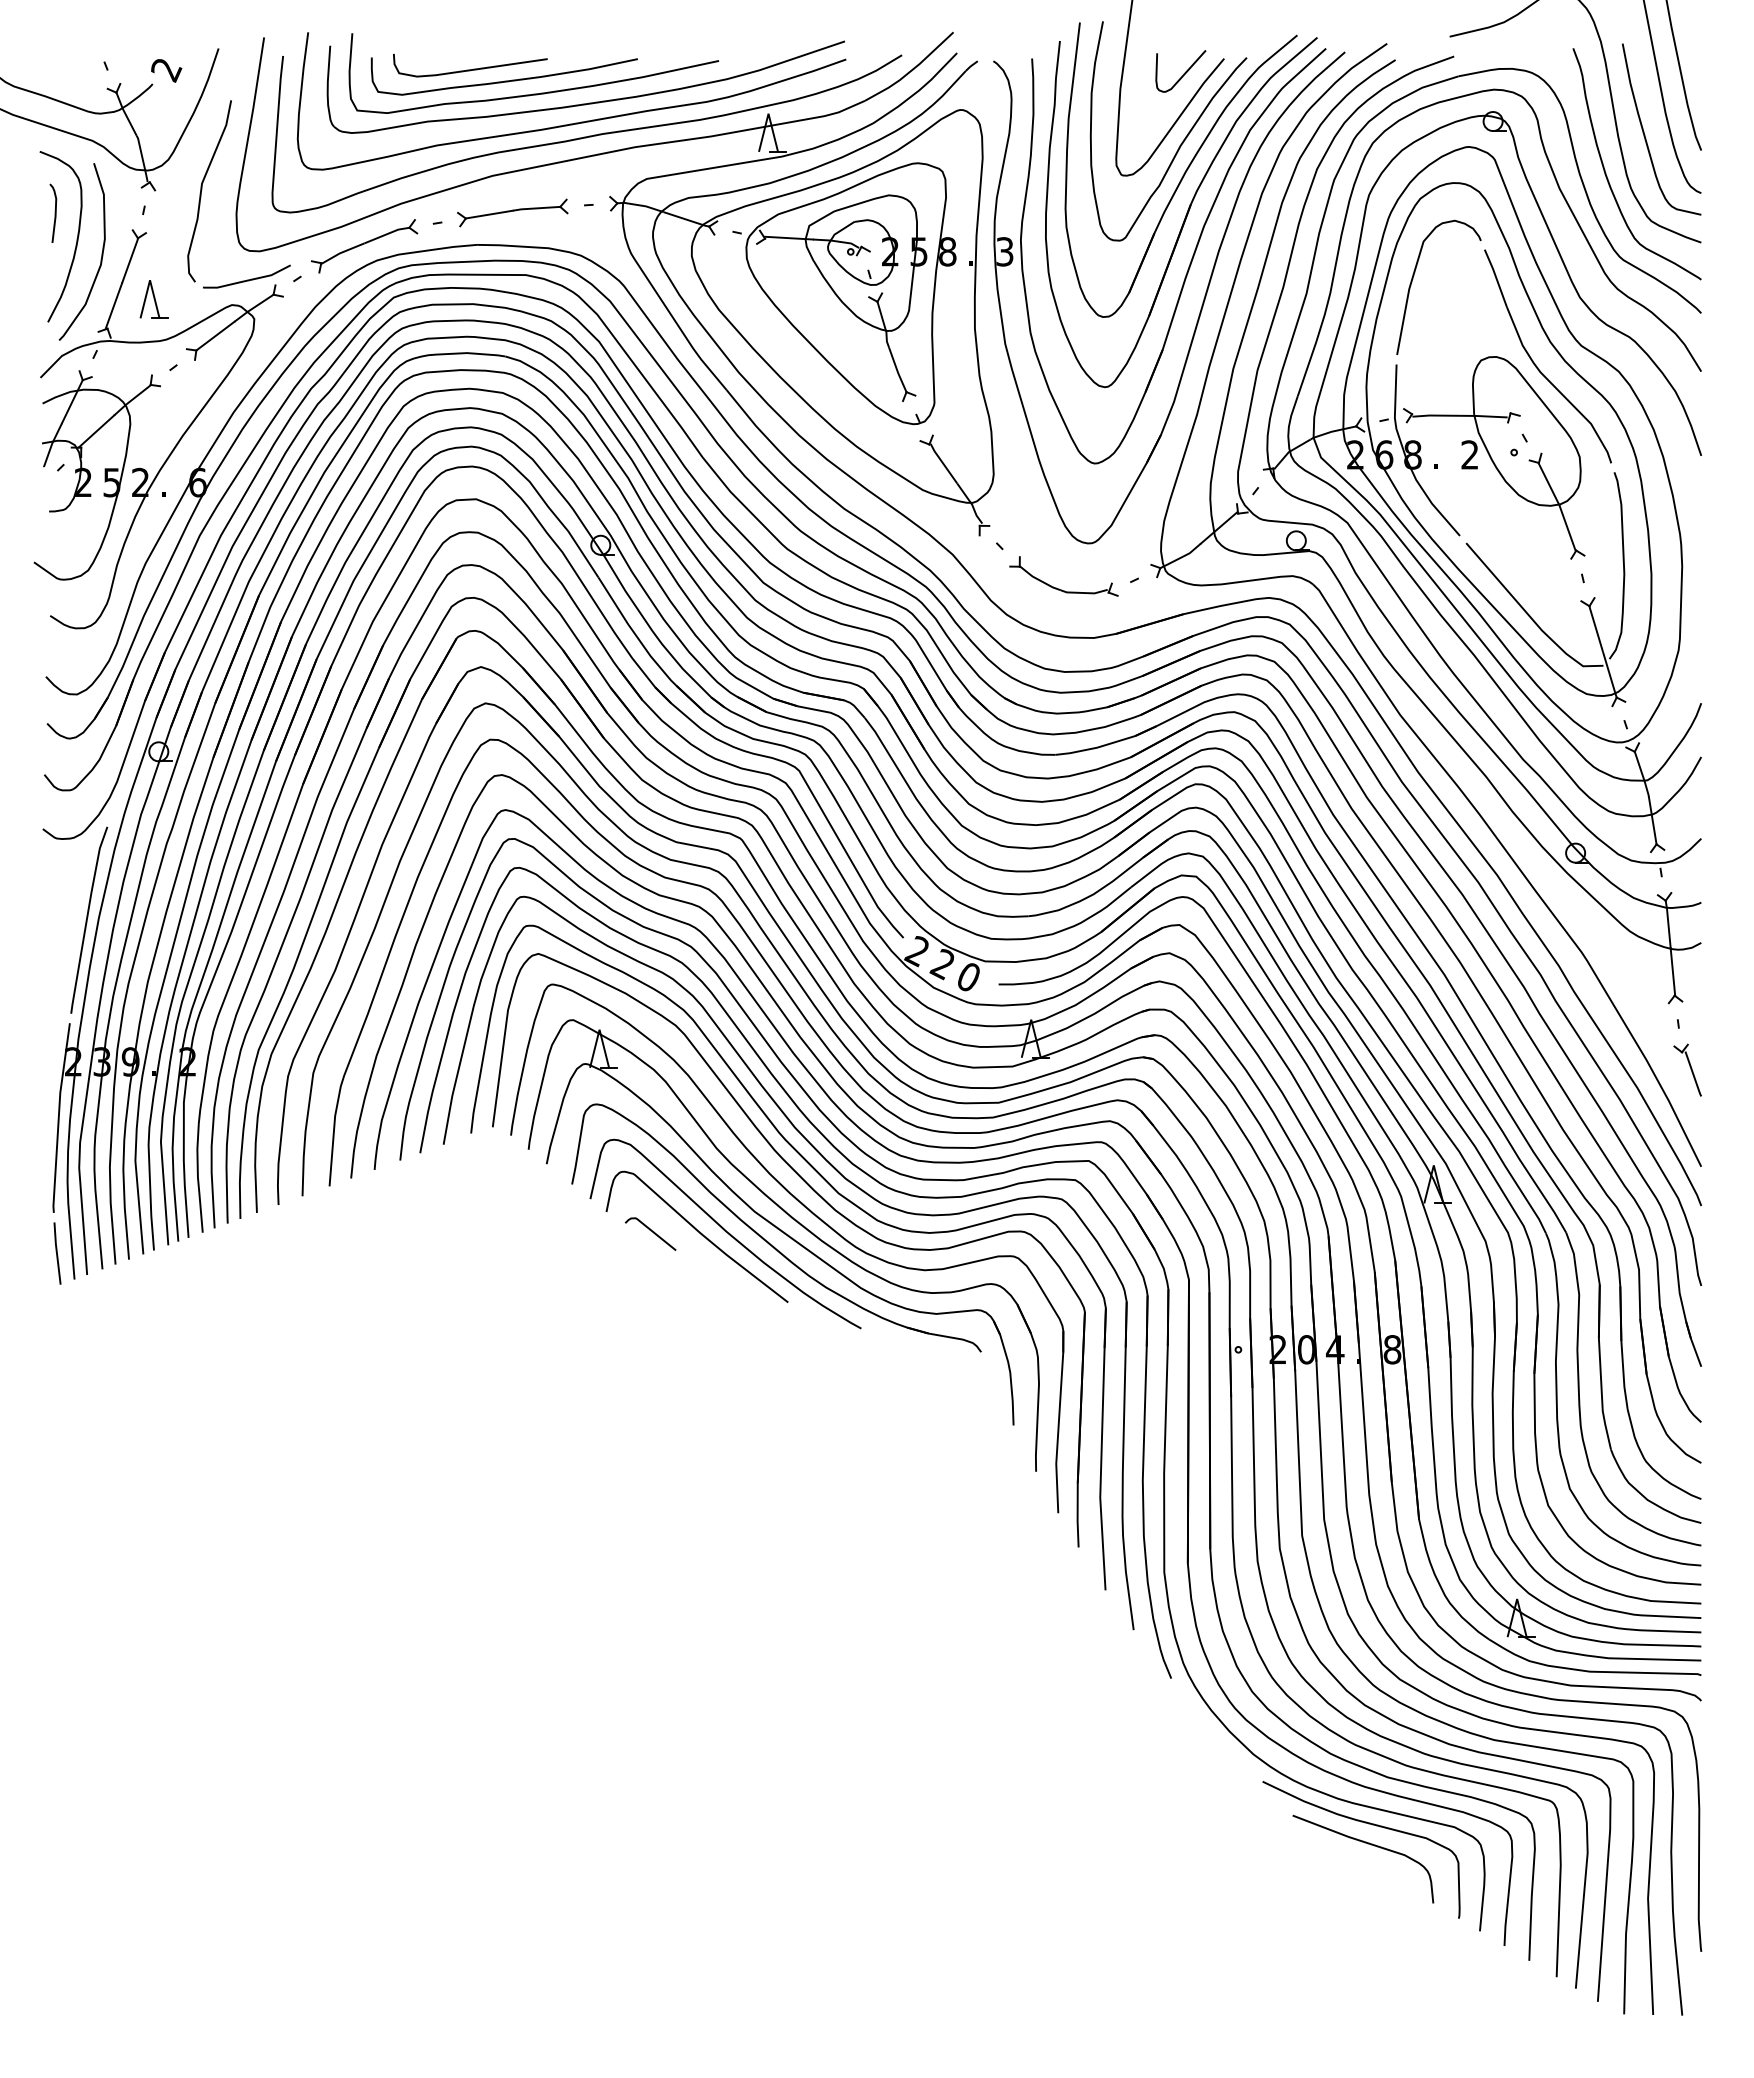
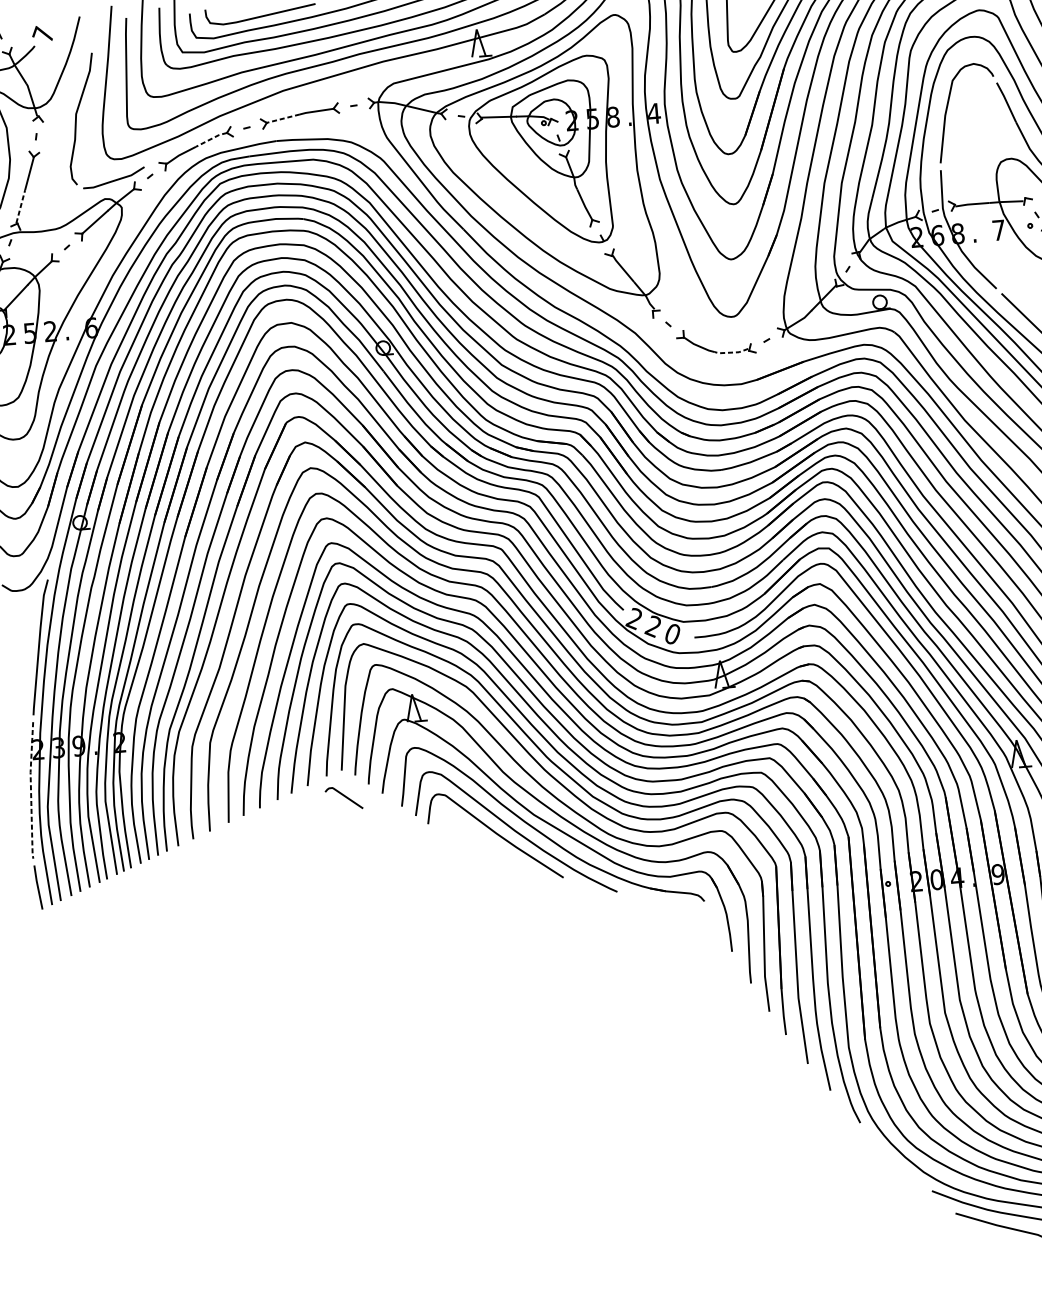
text: (166, 69) -> (43, 34), 2 -> 7
line: (489, 214) -> (283, 118), solid -> dashed
line: (387, 234) -> (211, 139), solid -> dashed
text: (1005, 251) -> (654, 113), 3 -> 4
part: (153, 299) -> (48, 199), removed
line: (114, 305) -> (21, 206), solid -> dashed
text: (1469, 454) -> (998, 230), 2 -> 7
line: (1083, 593) -> (731, 353), solid -> dashed
line: (58, 1117) -> (30, 790), solid -> dashed
curve: (650, 1231) -> (343, 796), moved
text: (1392, 1349) -> (998, 874), 8 -> 9

